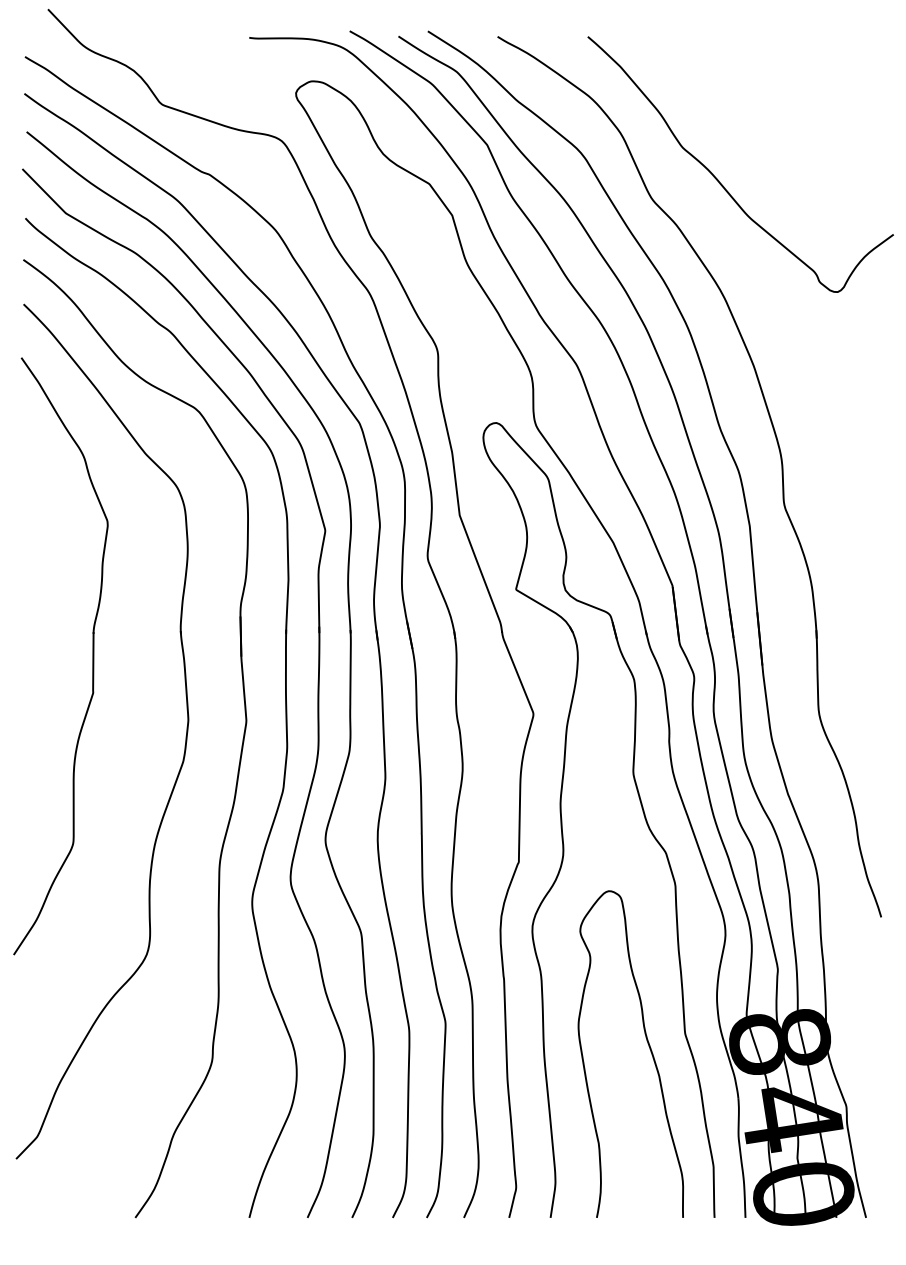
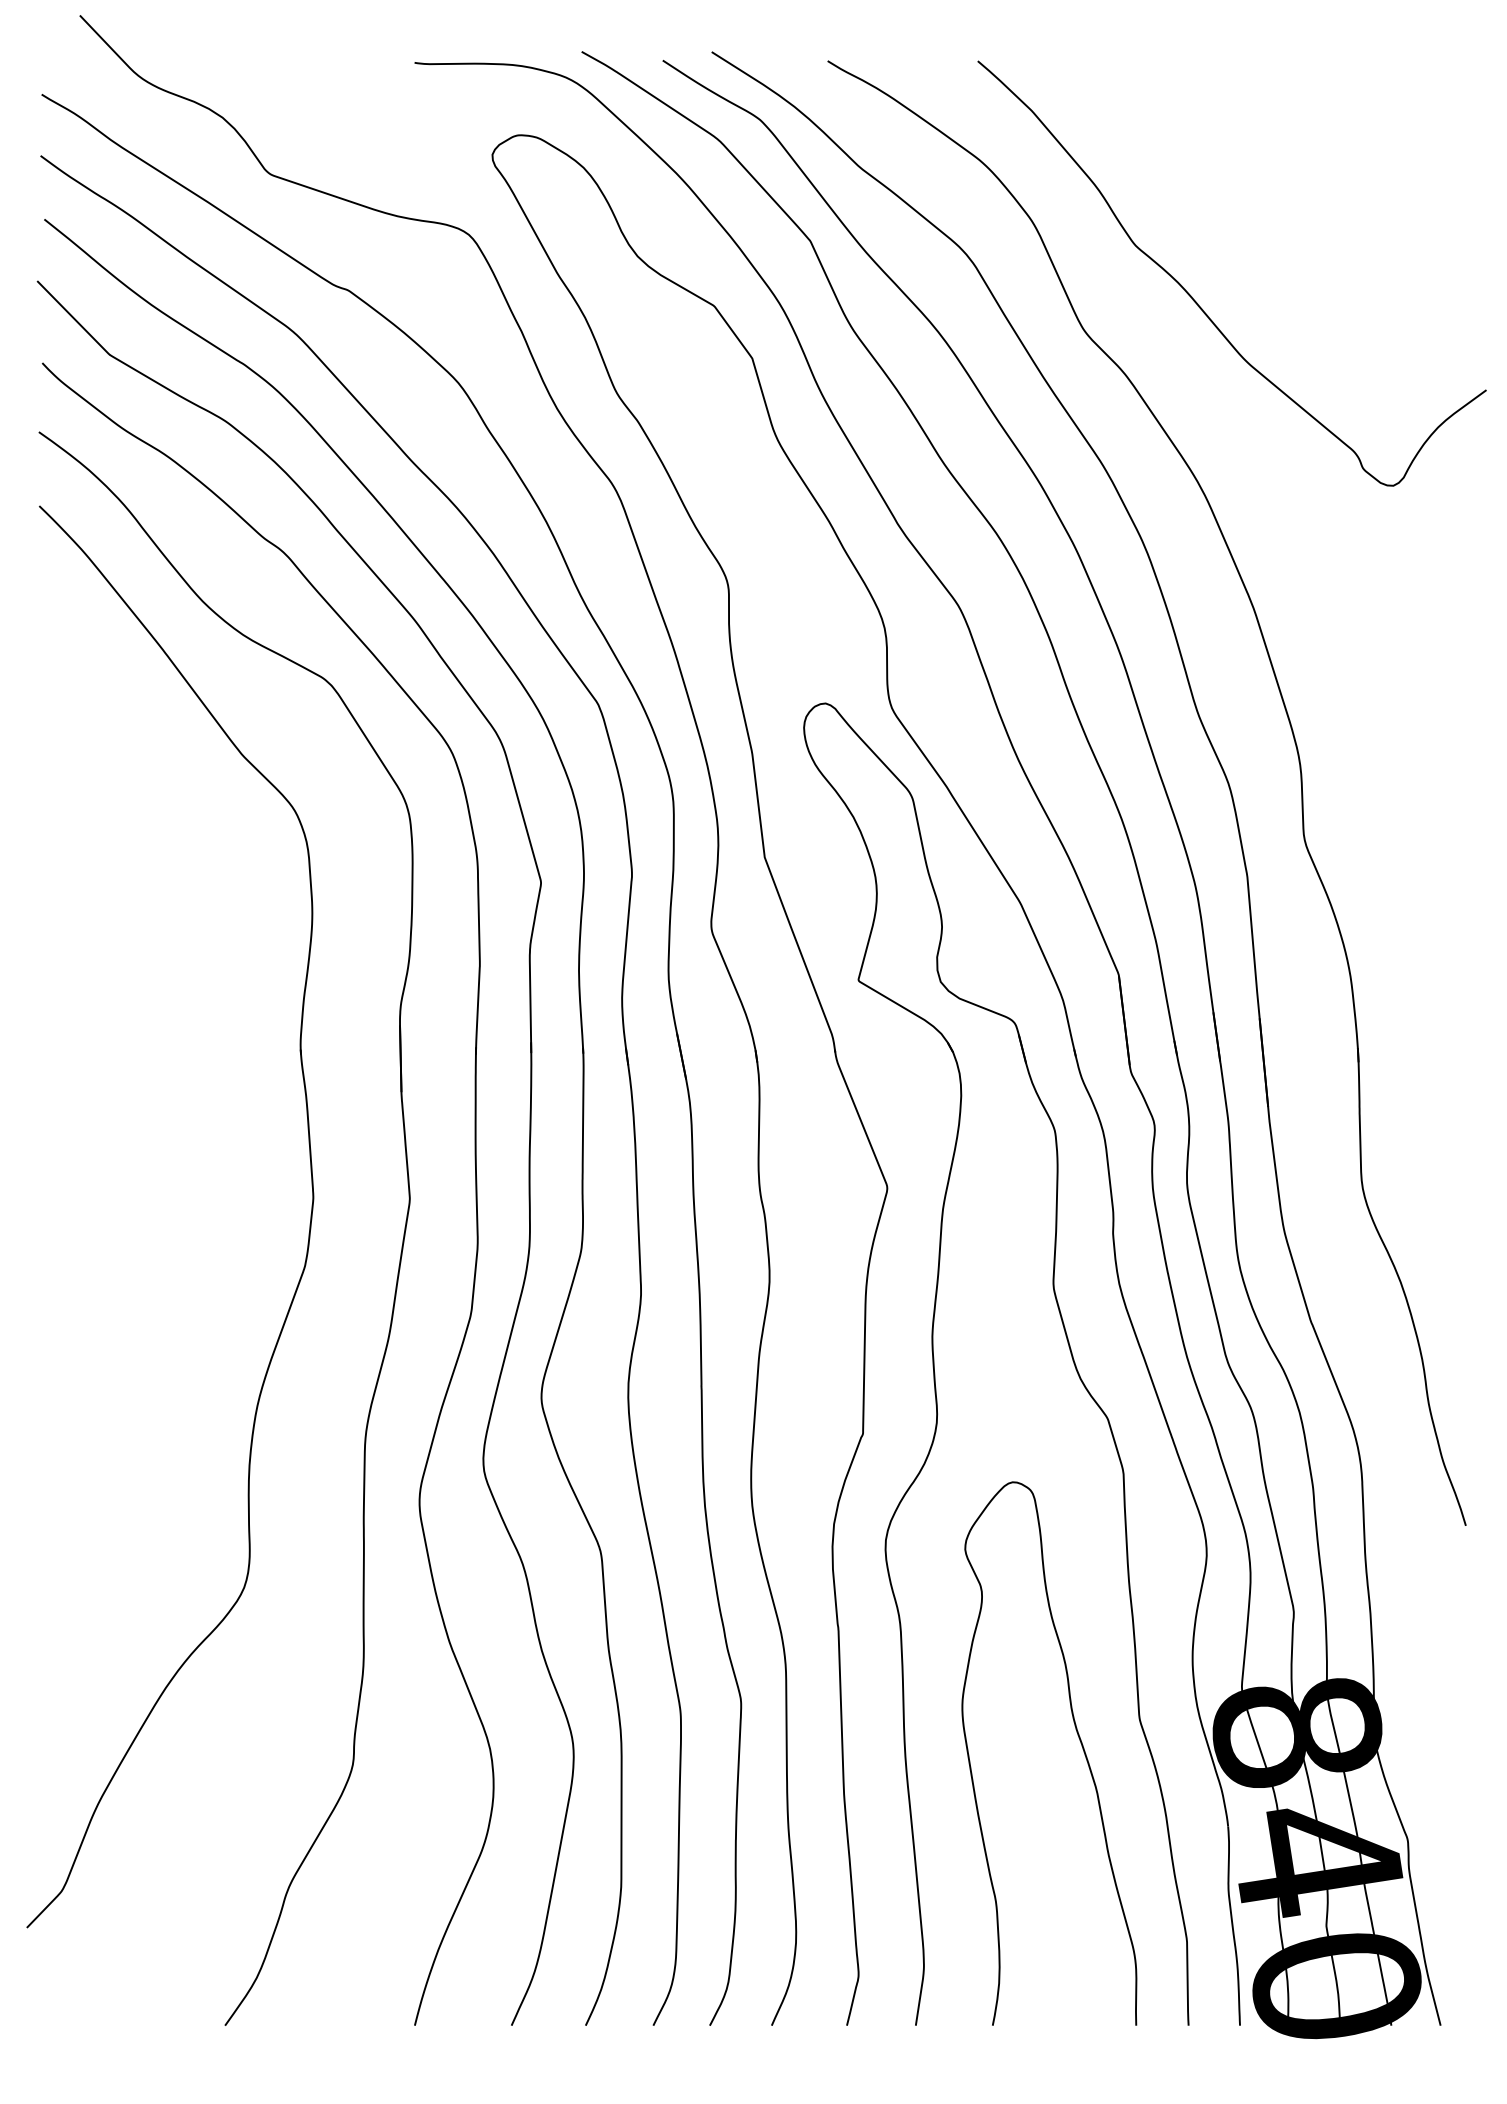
part: (92, 656) -> (153, 1091), removed

